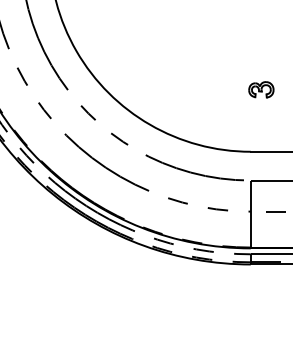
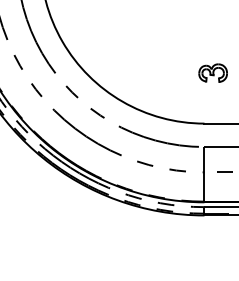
part: (260, 89) -> (212, 72), size x1.4

